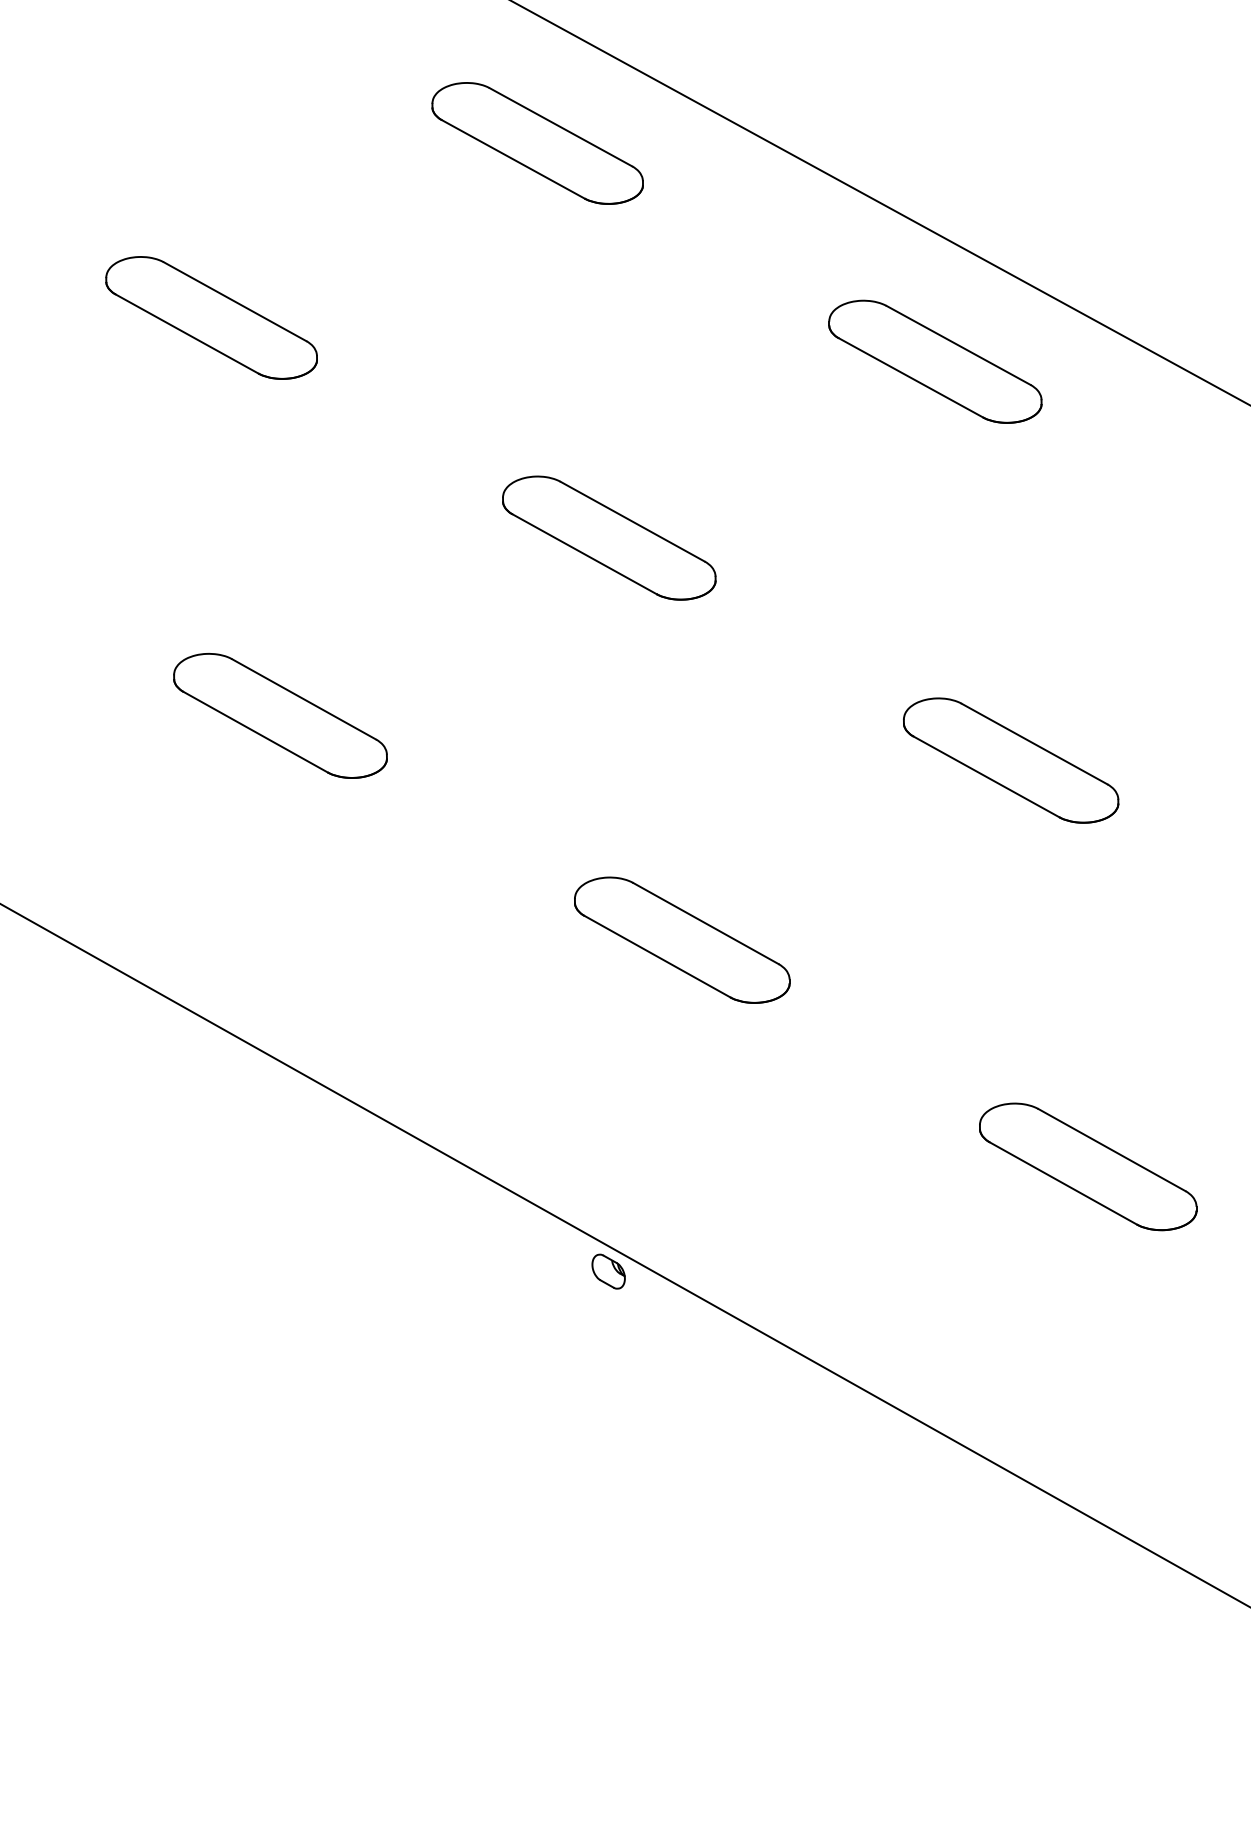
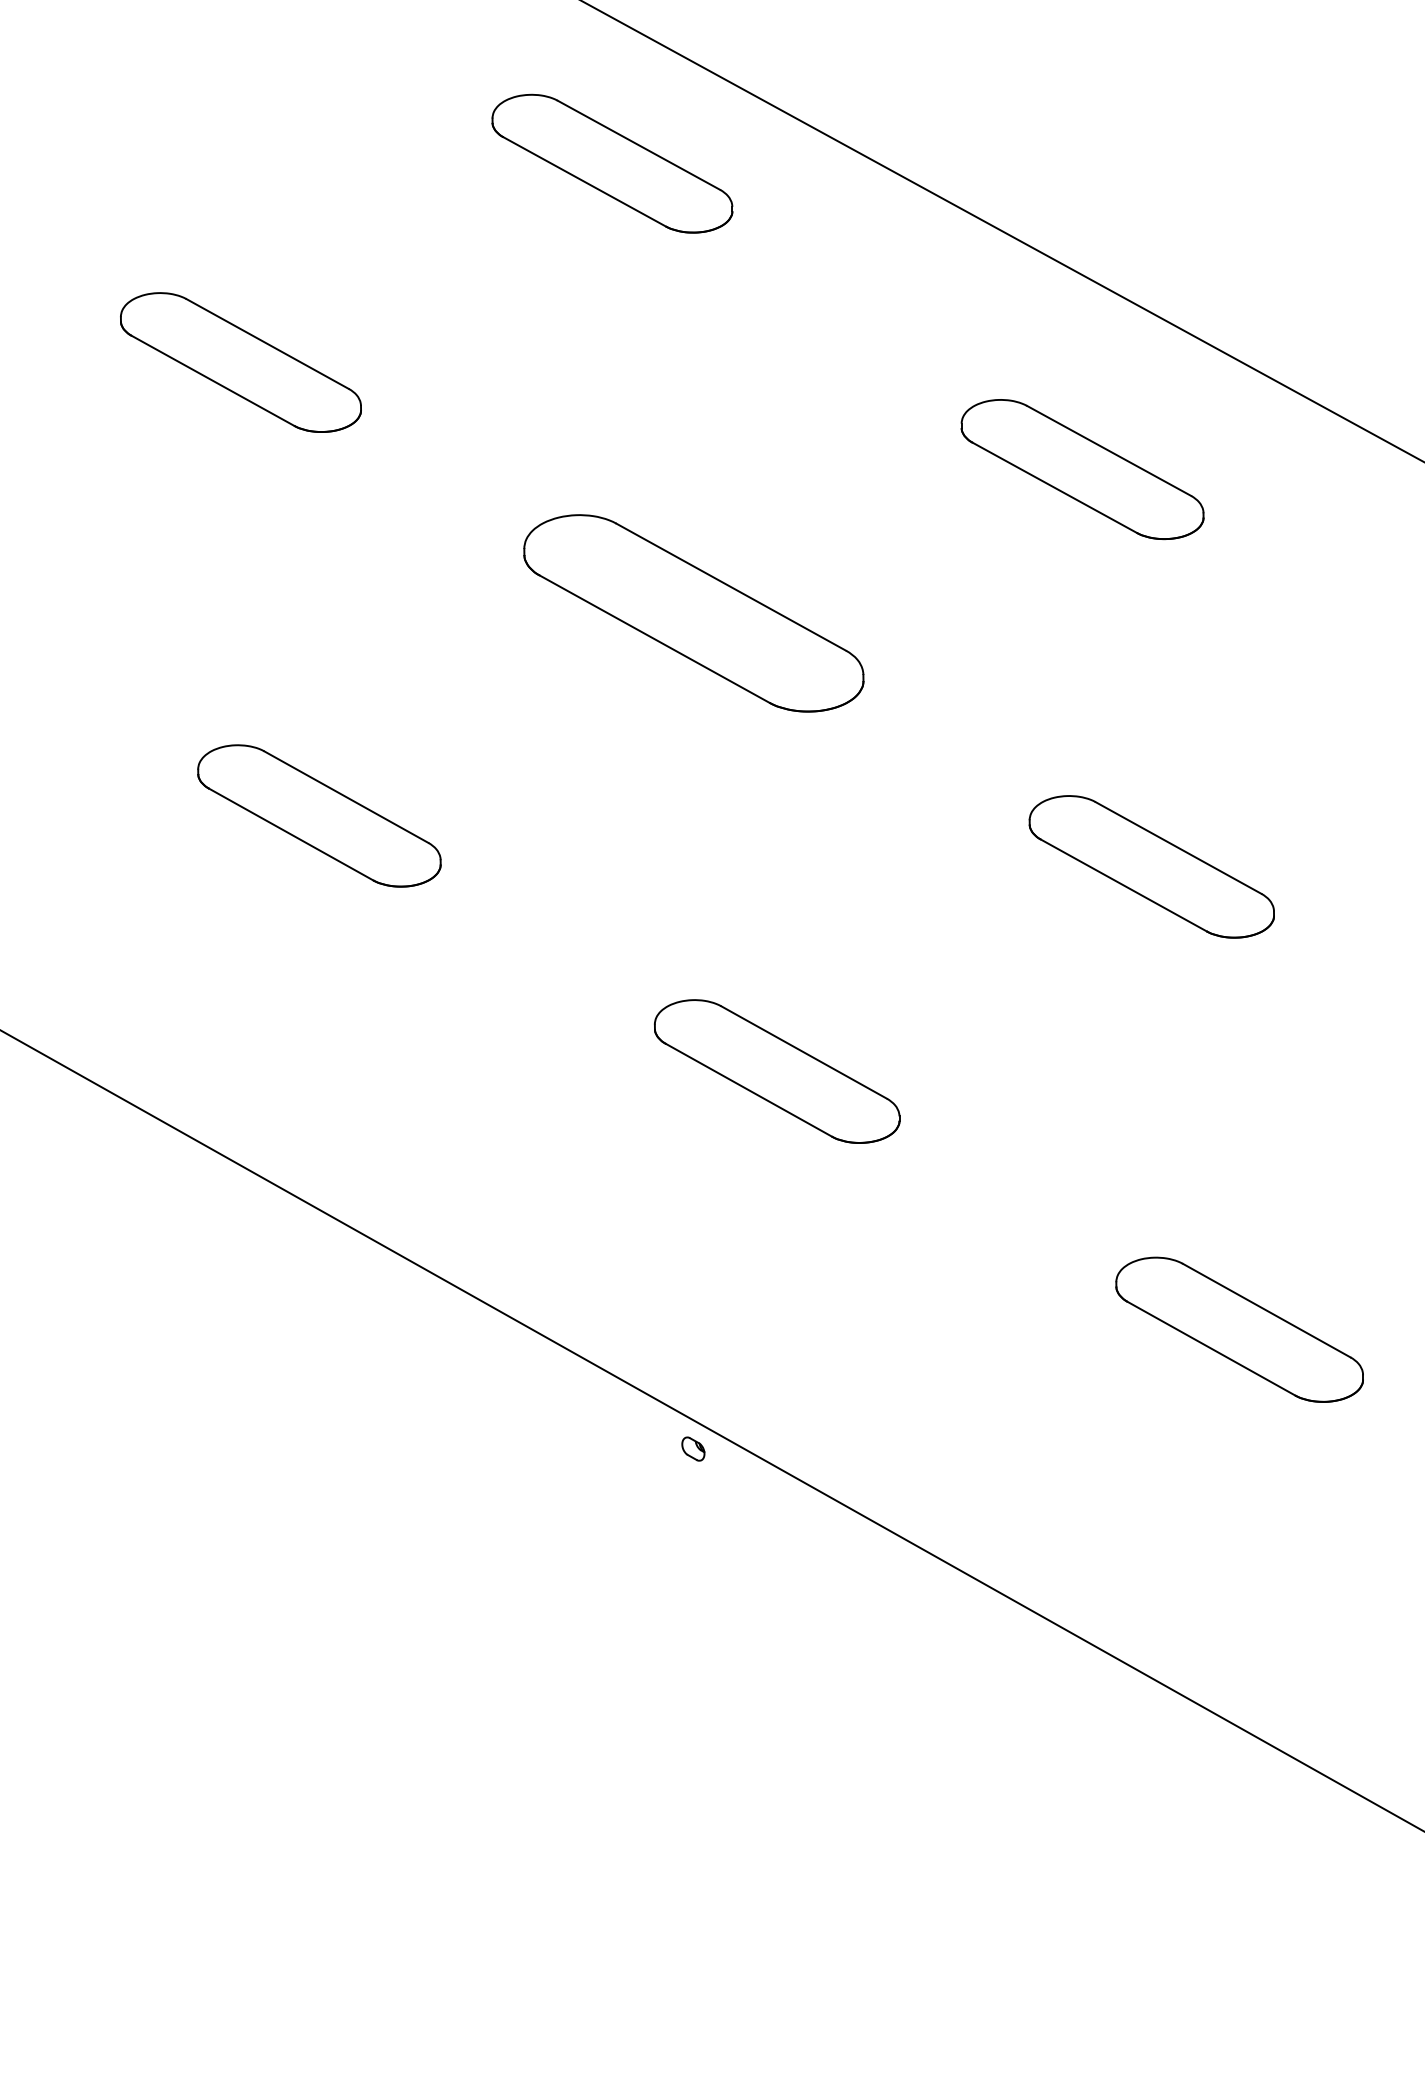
part: (935, 361) -> (1082, 469), moved
part: (609, 538) -> (694, 613), size x1.4
part: (608, 1271) -> (693, 1448), size x0.6

